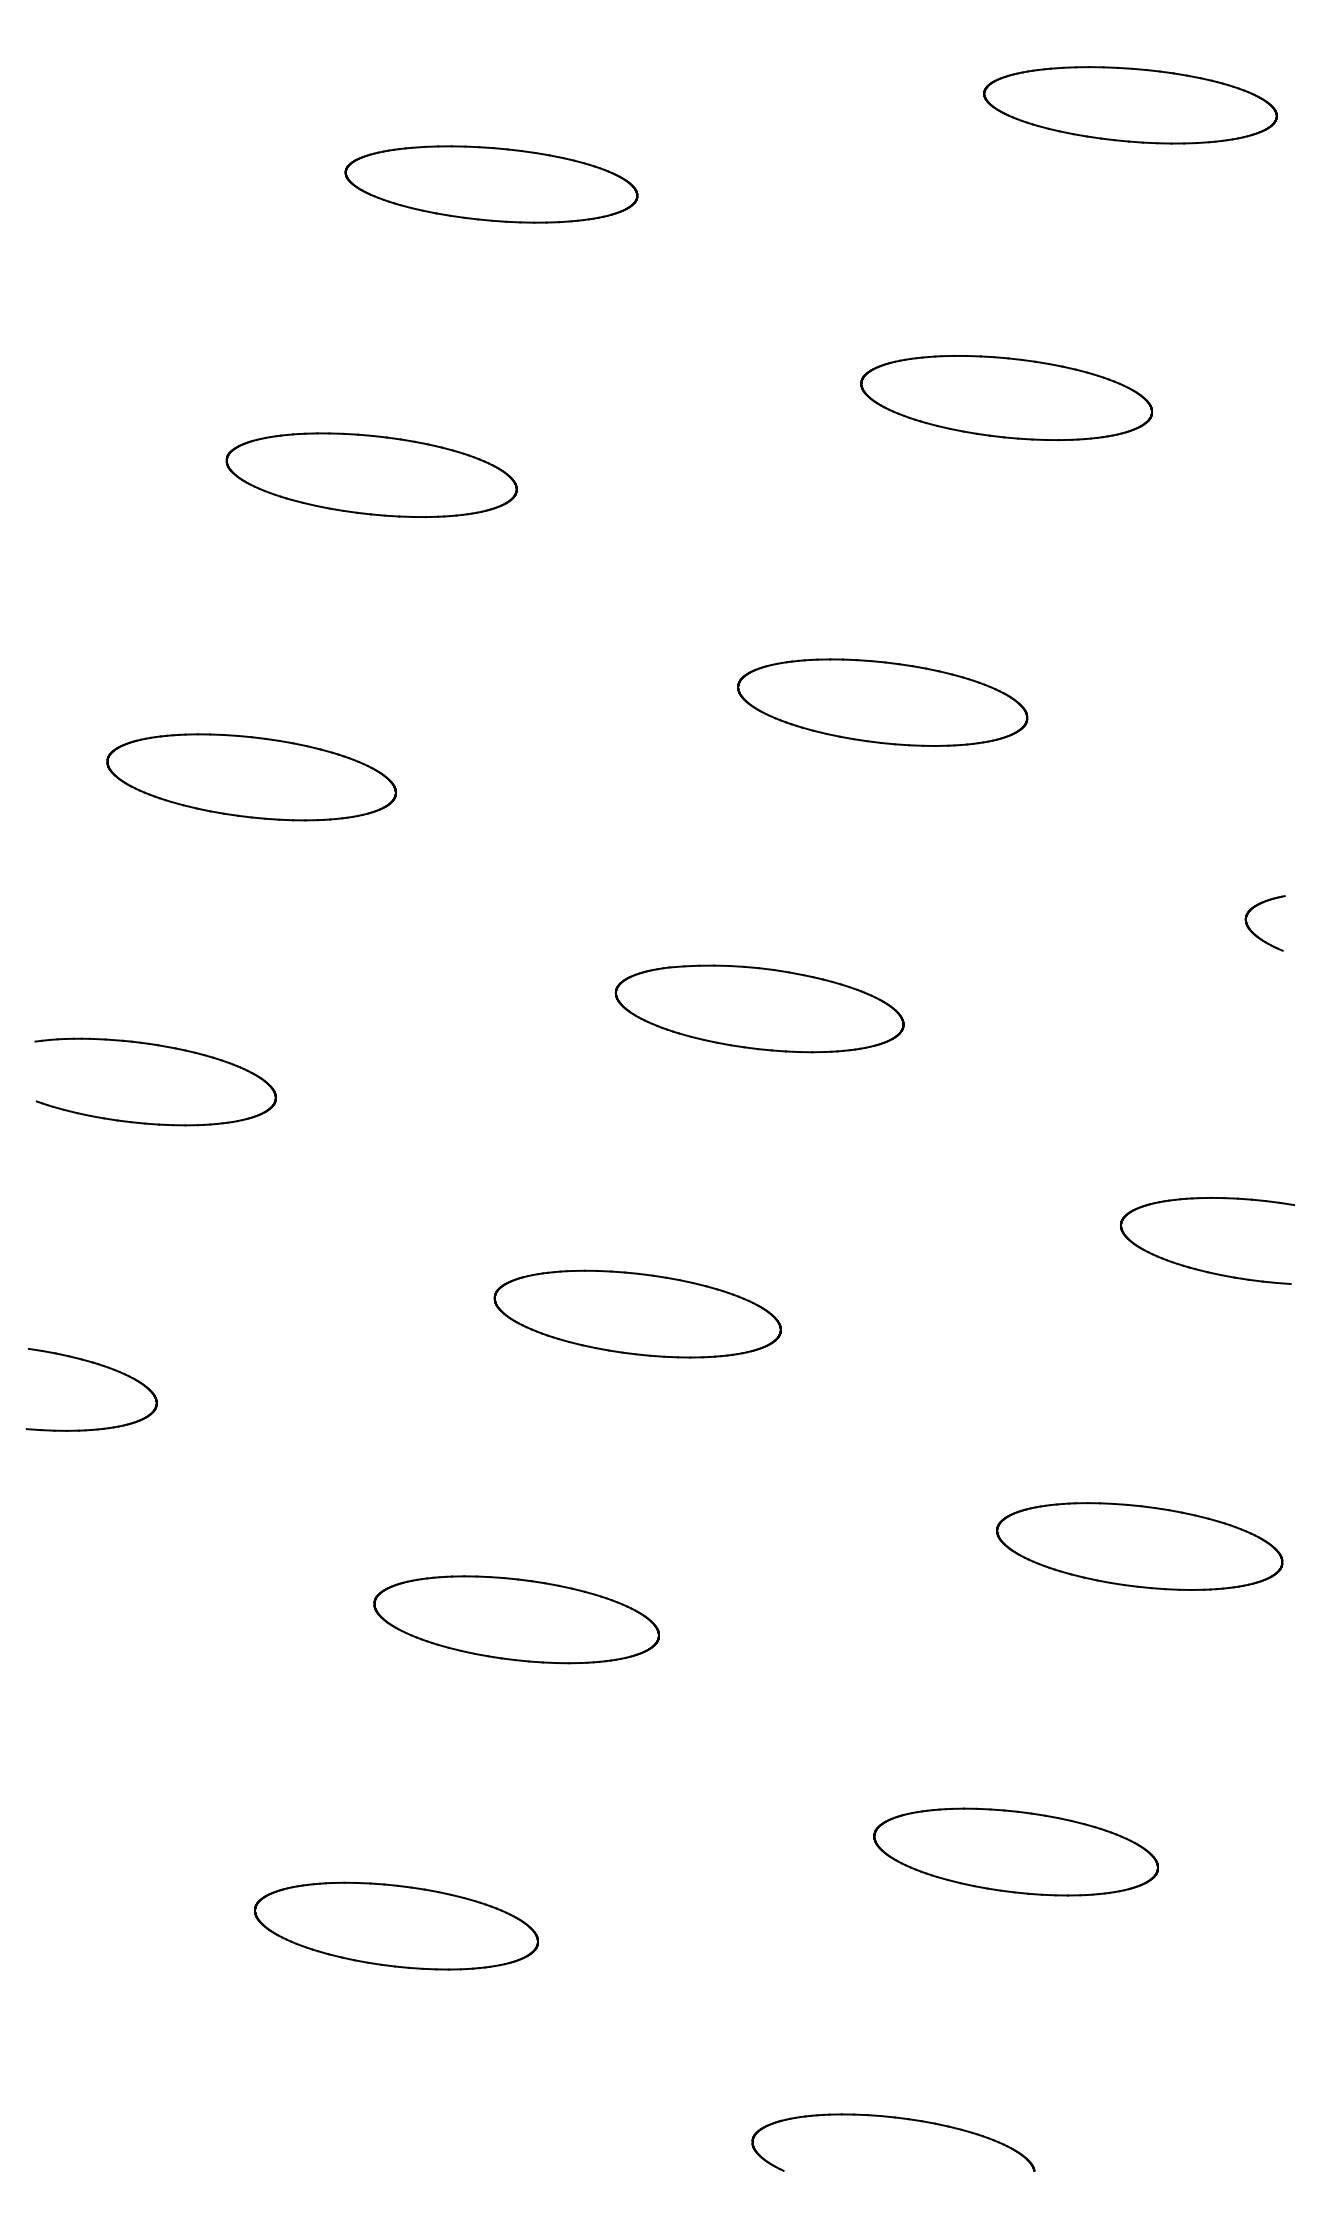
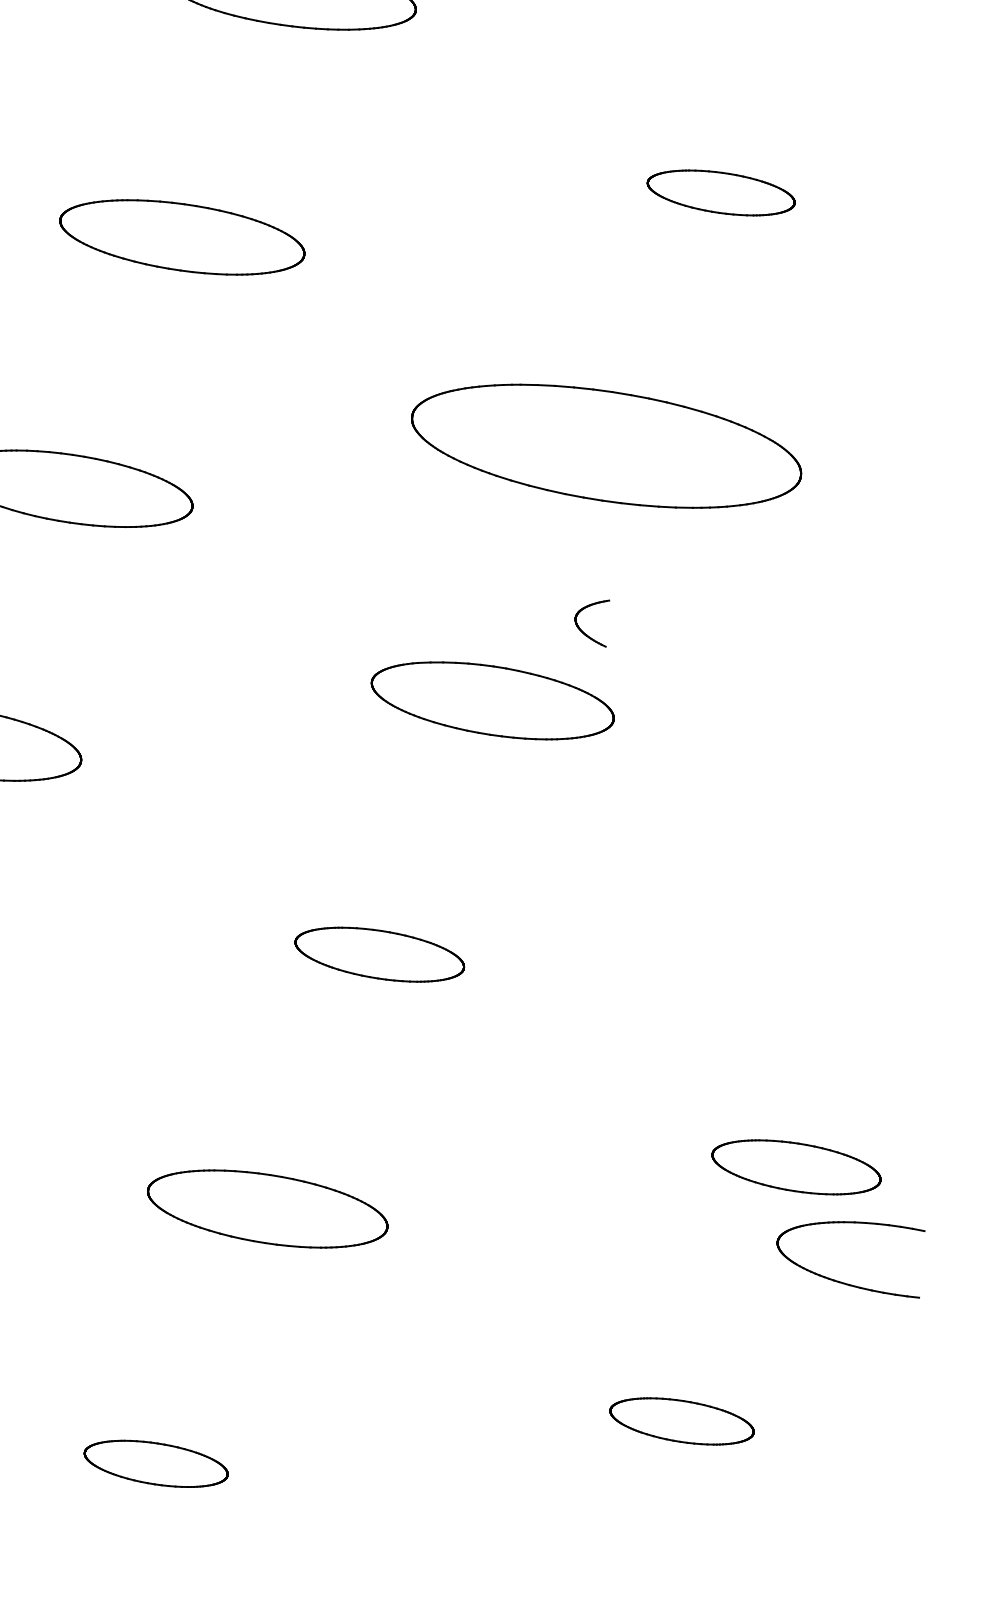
part: (1006, 398) -> (721, 193), size x0.6
part: (882, 702) -> (606, 446), size x1.6
part: (1254, 932) -> (582, 630), moved
part: (1197, 1268) -> (840, 1281), moved
part: (637, 1313) -> (379, 954), size x0.7
part: (1139, 1546) -> (796, 1167), size x0.7
part: (1015, 1851) -> (681, 1420), size x0.6
part: (396, 1925) -> (156, 1463), size x0.6

